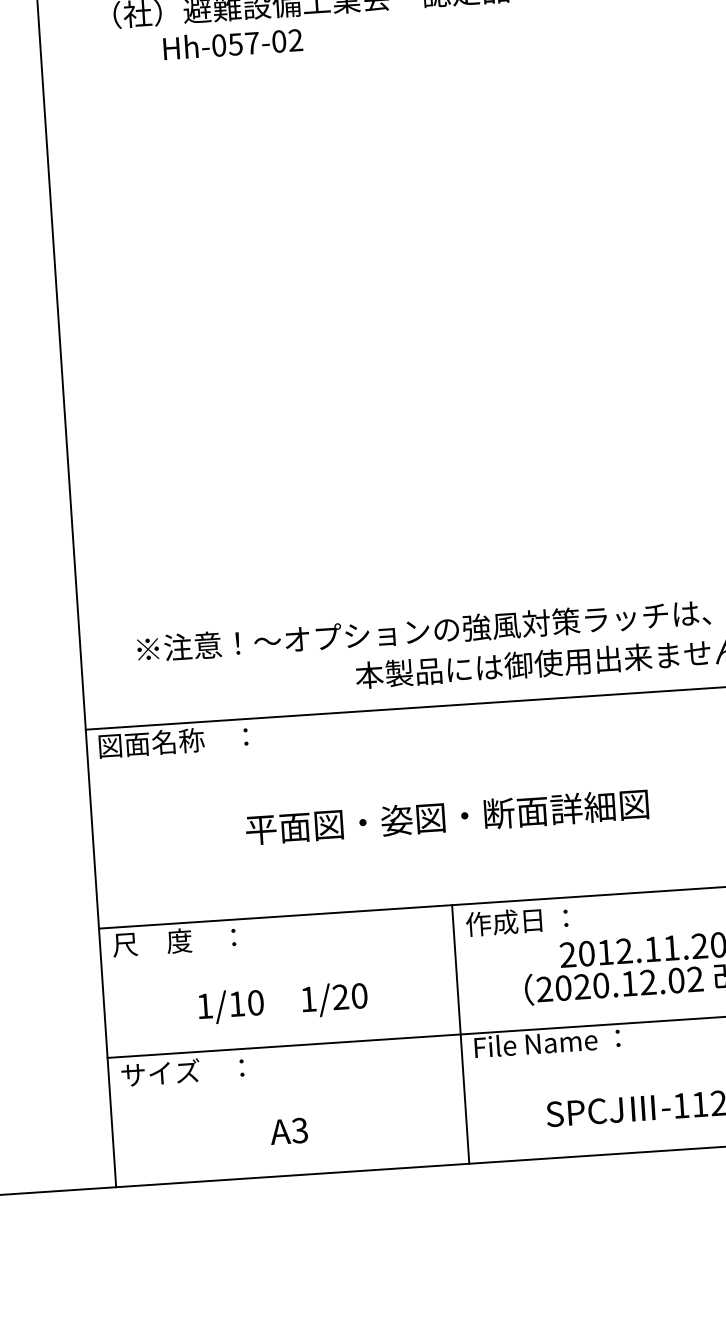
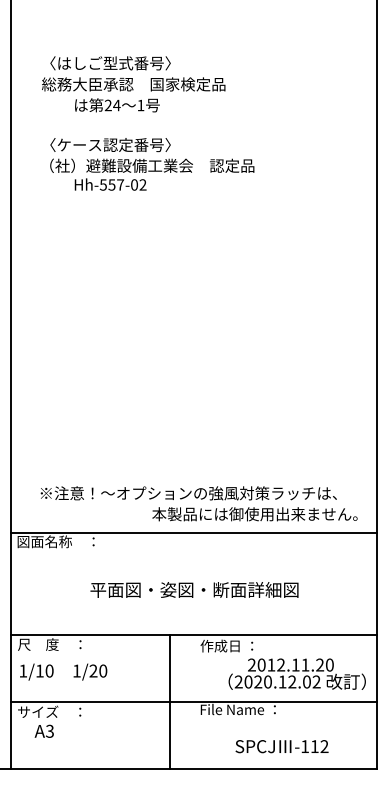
text: (217, 44) -> (102, 184), Hh-057-02 -> Hh-557-02
text: (282, 1001) -> (63, 671), moved
line: (461, 1034) -> (170, 702), moved
text: (287, 1129) -> (43, 730), moved

